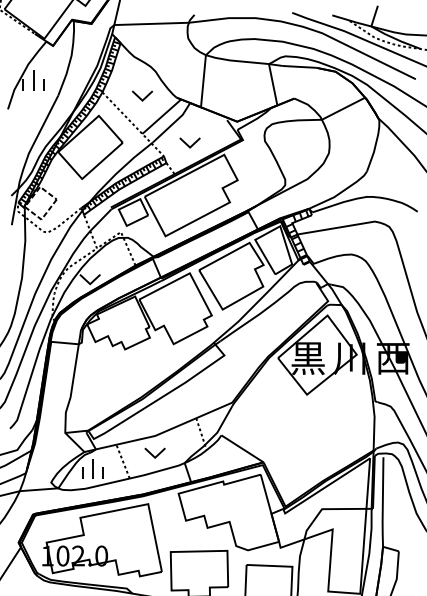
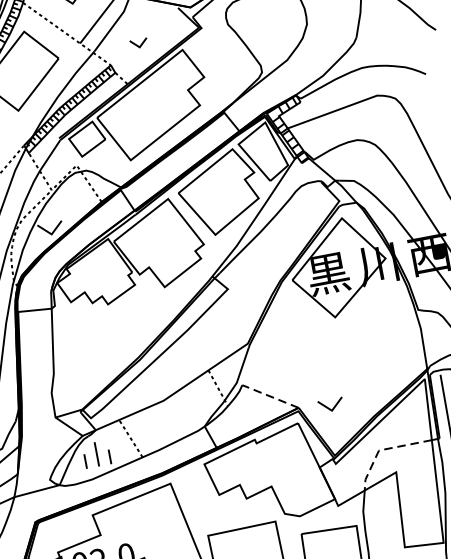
part: (189, 142) -> (138, 43), size x0.7
line: (242, 448) -> (270, 396), solid -> dashed
part: (154, 452) -> (330, 404), moved
line: (325, 509) -> (383, 450), solid -> dashed

